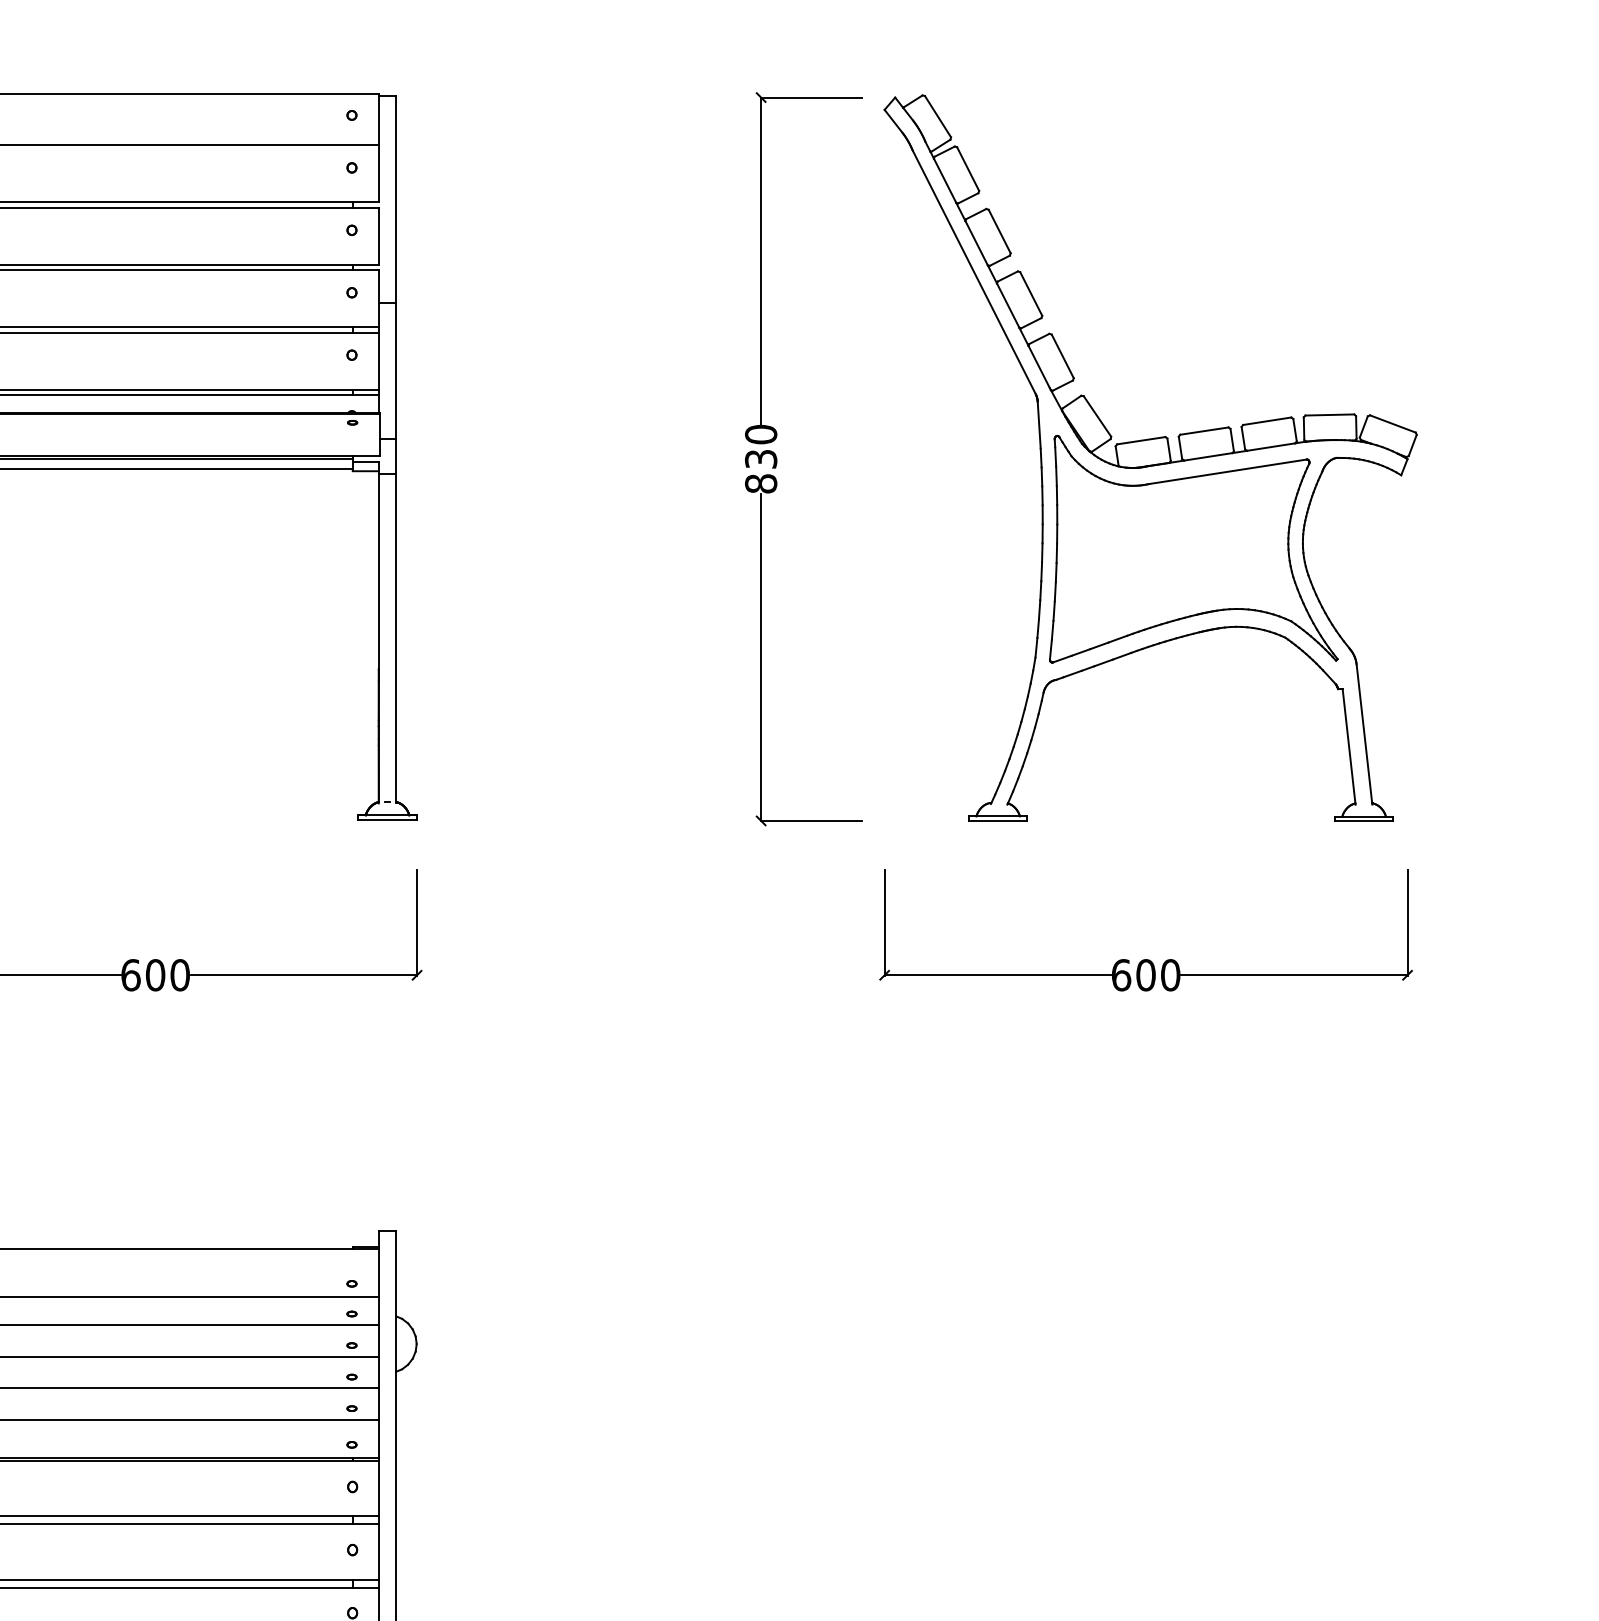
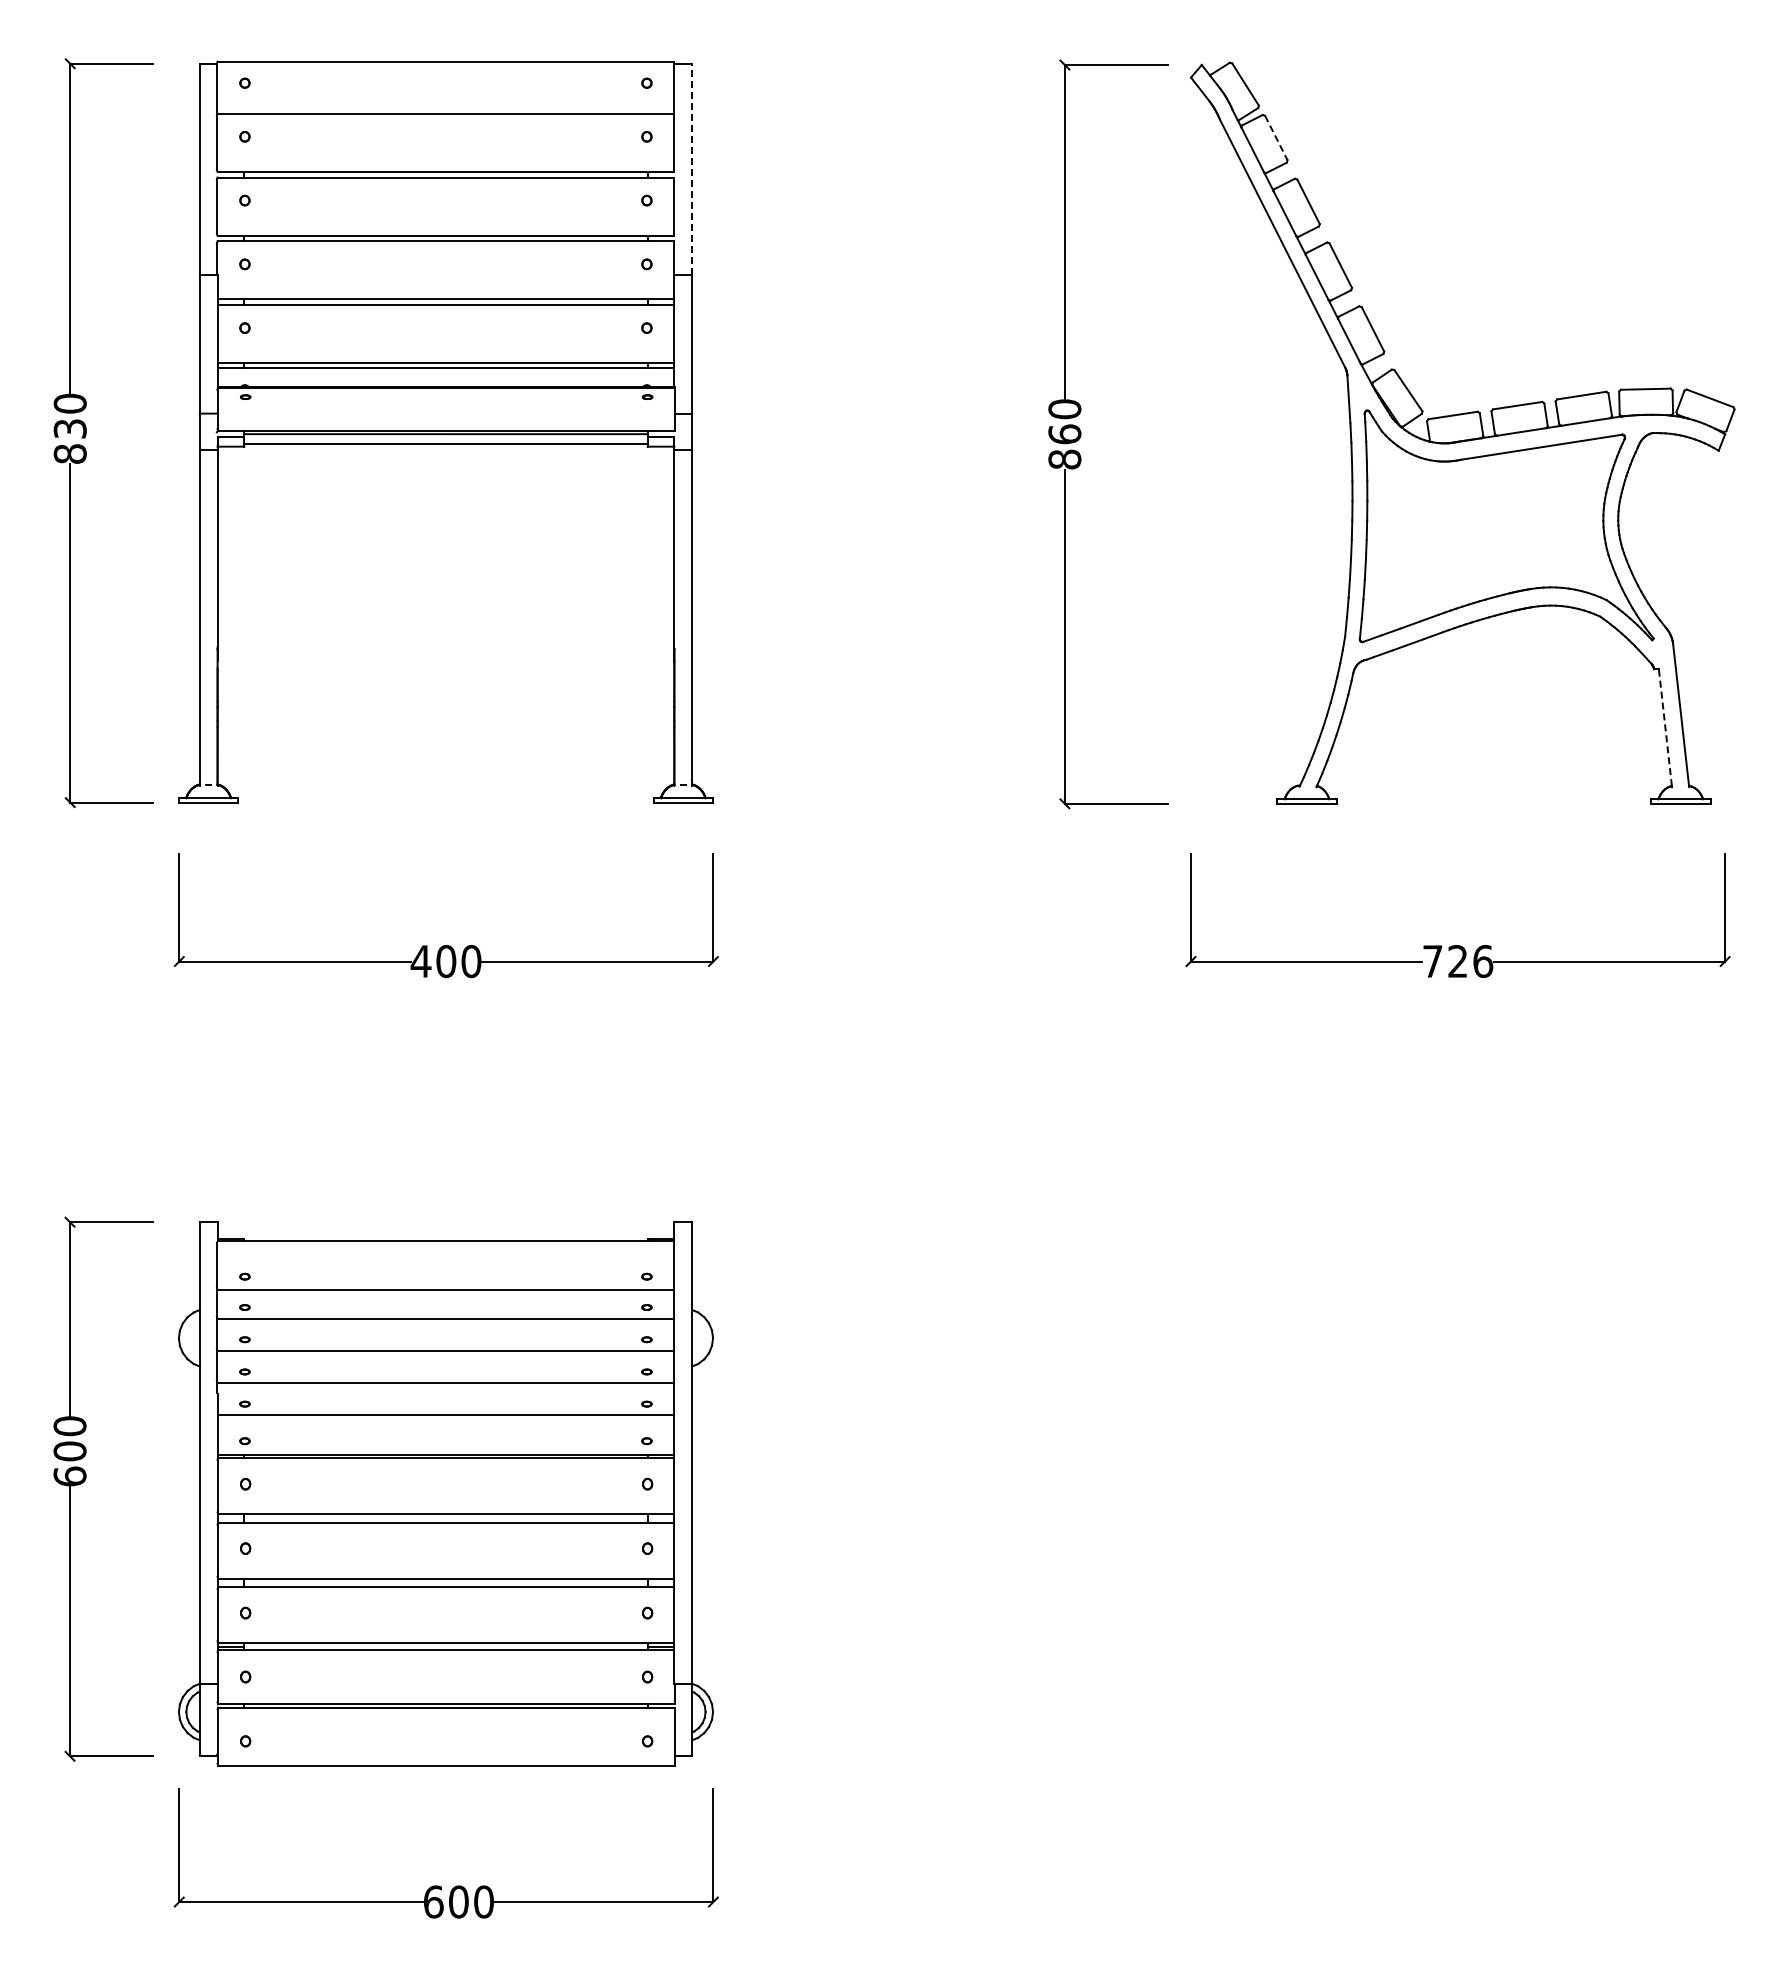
line: (968, 169) -> (1276, 138), solid -> dashed
line: (396, 198) -> (692, 168), solid -> dashed
text: (760, 459) -> (1064, 434), 830 -> 860
line: (1349, 746) -> (1665, 727), solid -> dashed
text: (130, 975) -> (420, 961), 600 -> 400
text: (1146, 975) -> (1458, 961), 600 -> 726

